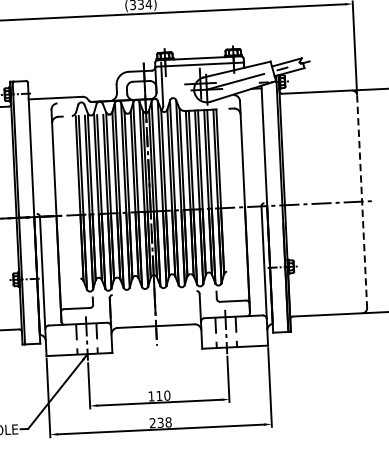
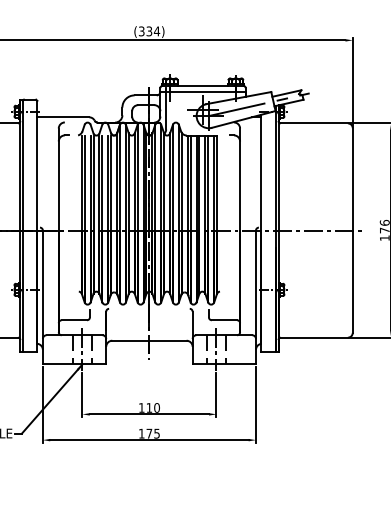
line: (361, 202) -> (352, 231), dashed -> solid
text: (160, 422) -> (149, 433), 238 -> 175

